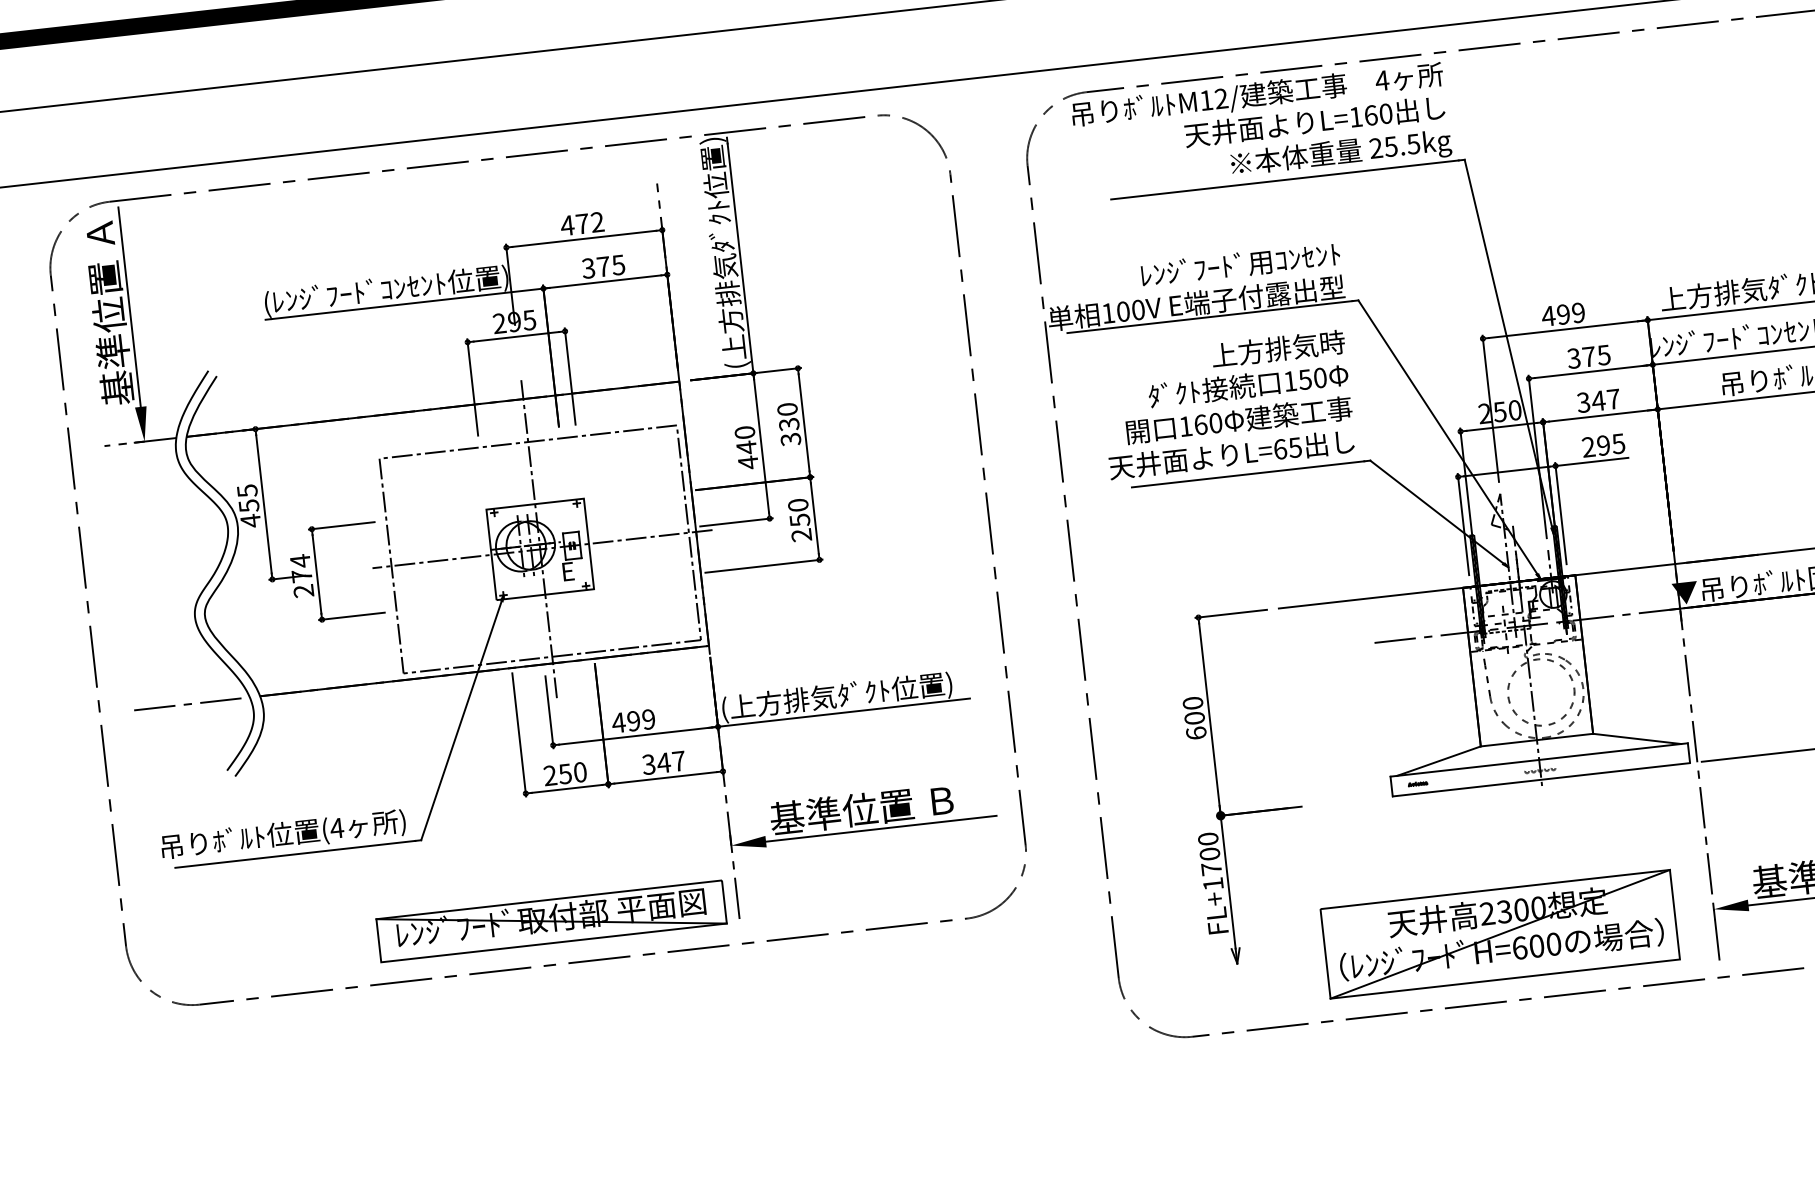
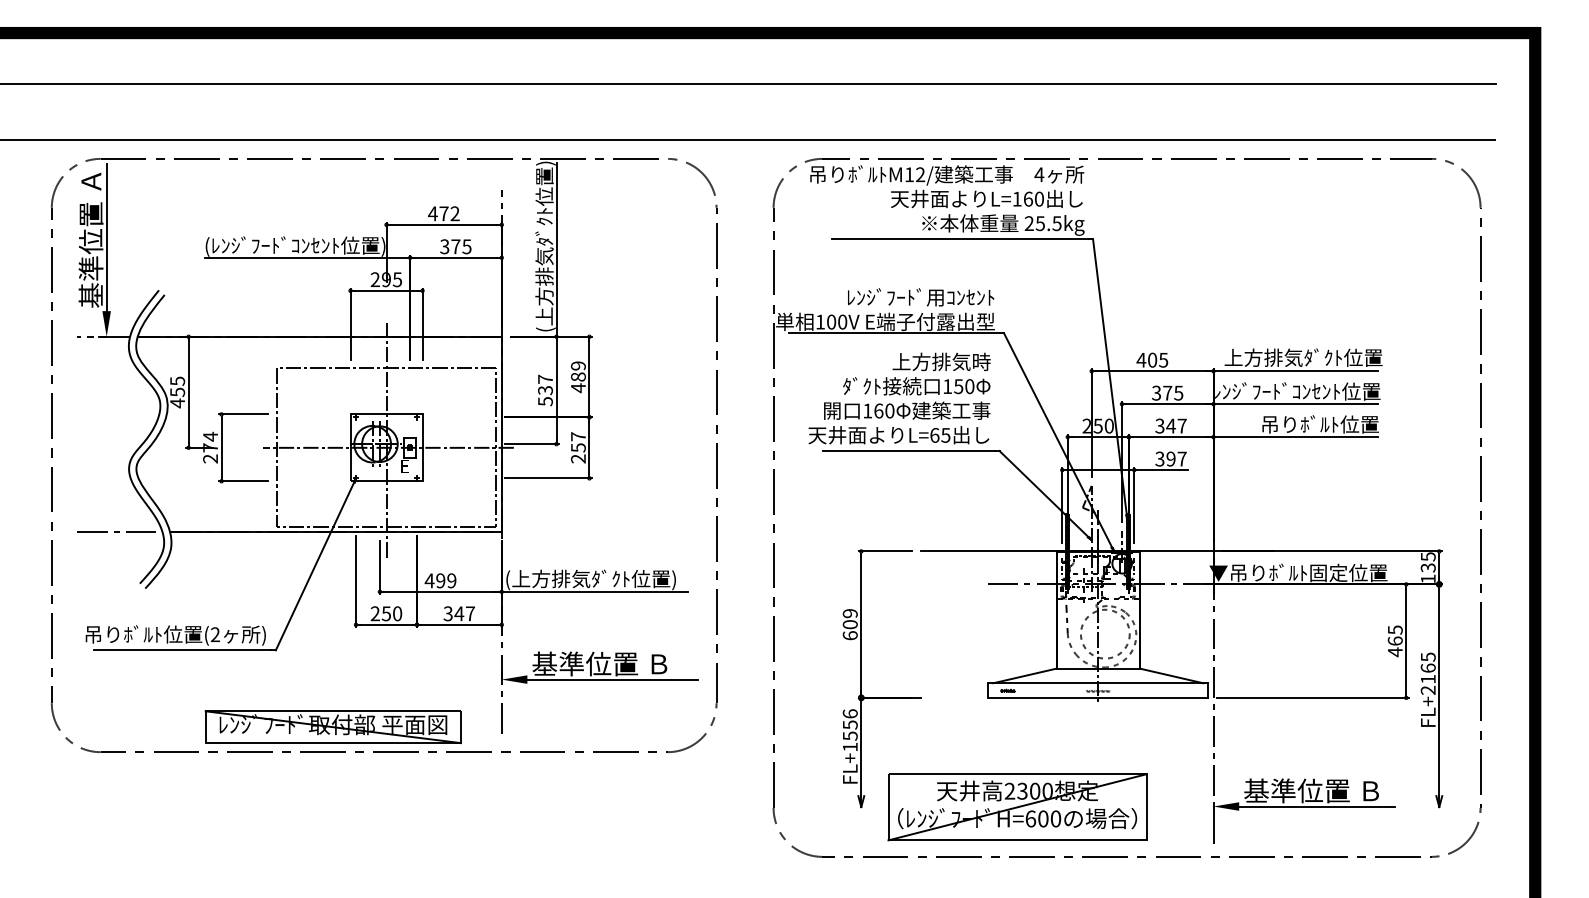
text: (1571, 312) -> (1158, 359), 499 -> 405
text: (789, 425) -> (578, 377), 330 -> 489
text: (1602, 444) -> (1170, 458), 295 -> 397
text: (746, 447) -> (545, 390), 440 -> 537
text: (798, 504) -> (578, 436), 250 -> 257
text: (1193, 703) -> (850, 613), 600 -> 609
text: (337, 827) -> (215, 634), (4 -> (2
text: (1208, 853) -> (849, 724), FL+1700 -> FL+1556
part: (550, 921) -> (332, 727), moved
part: (1500, 934) -> (1017, 807), moved

